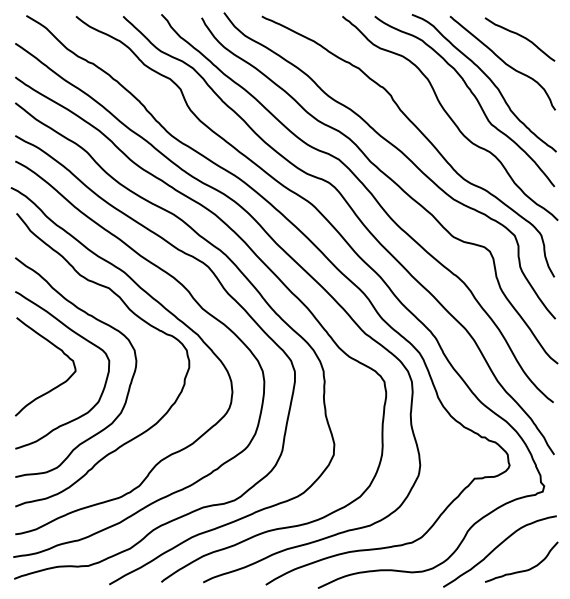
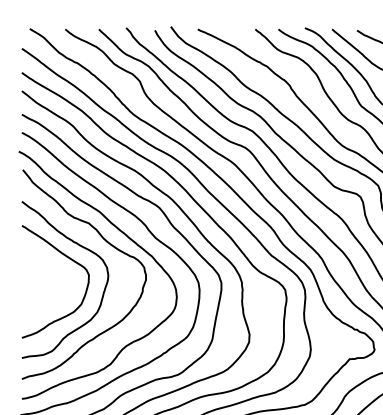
curve: (56, 348) -> (51, 266), removed

